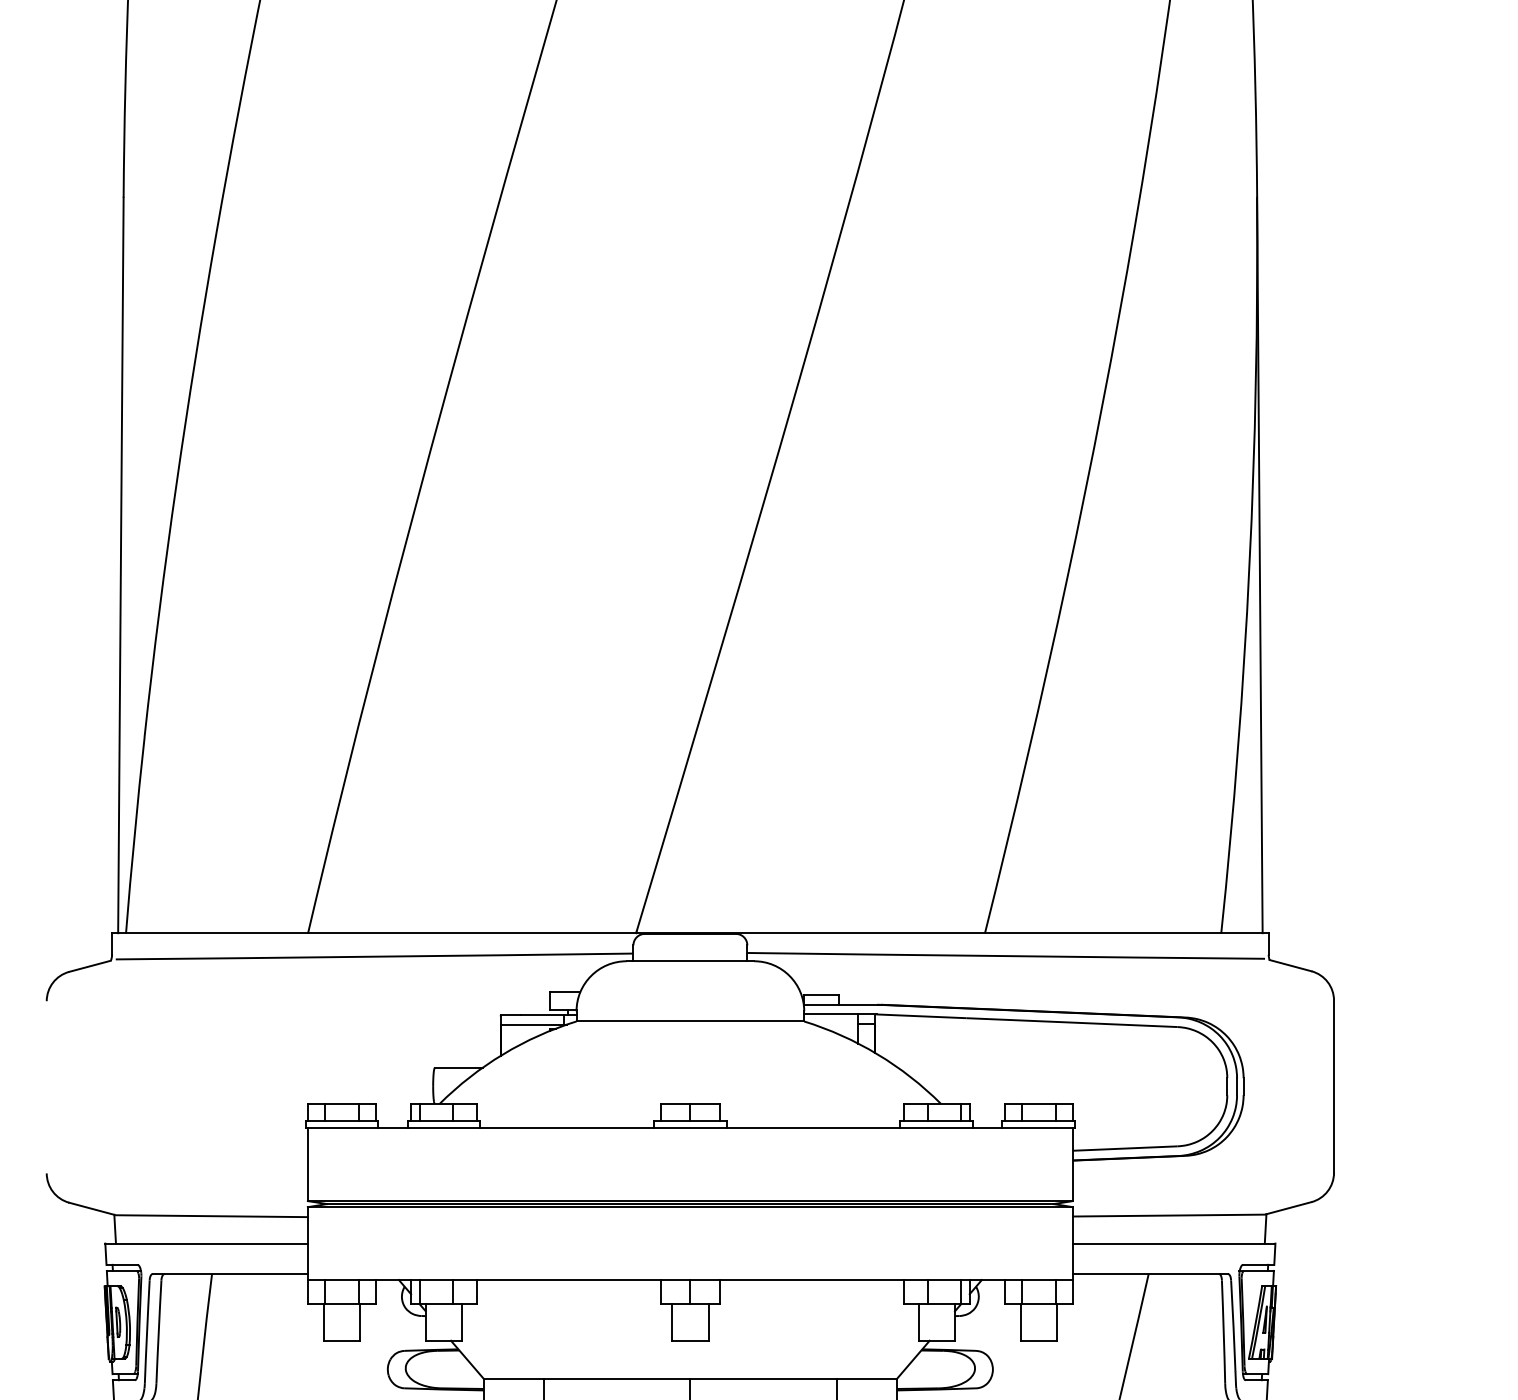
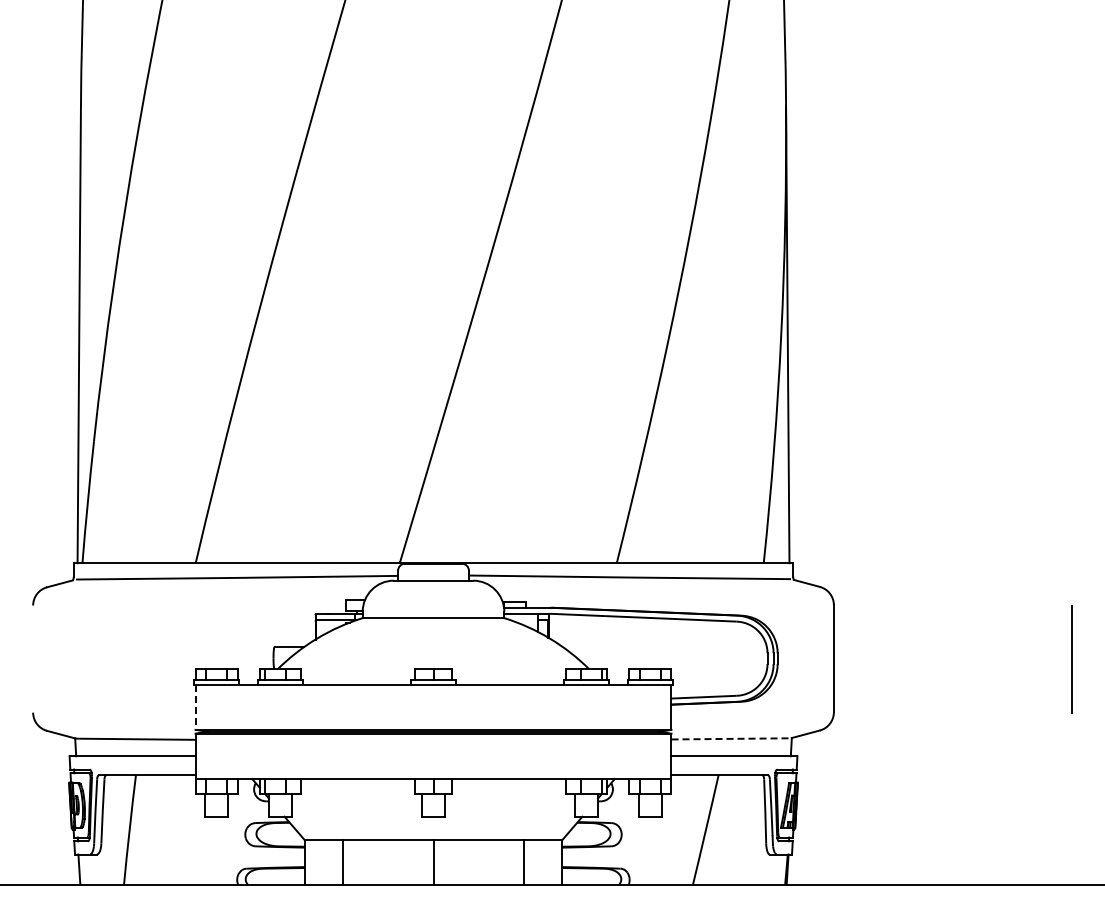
line: (307, 1165) -> (195, 707), solid -> dashed
line: (1169, 1214) -> (731, 738), solid -> dashed

